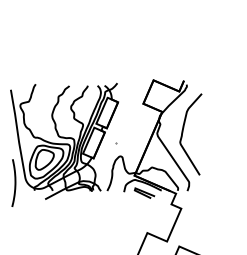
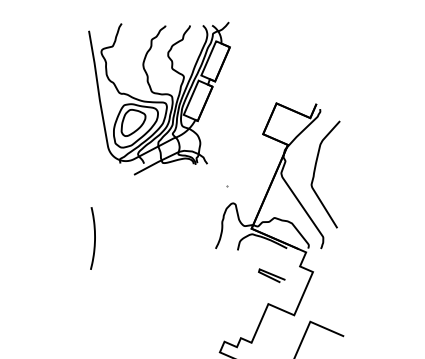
part: (64, 141) -> (159, 98), moved
line: (144, 193) -> (271, 275), moved

